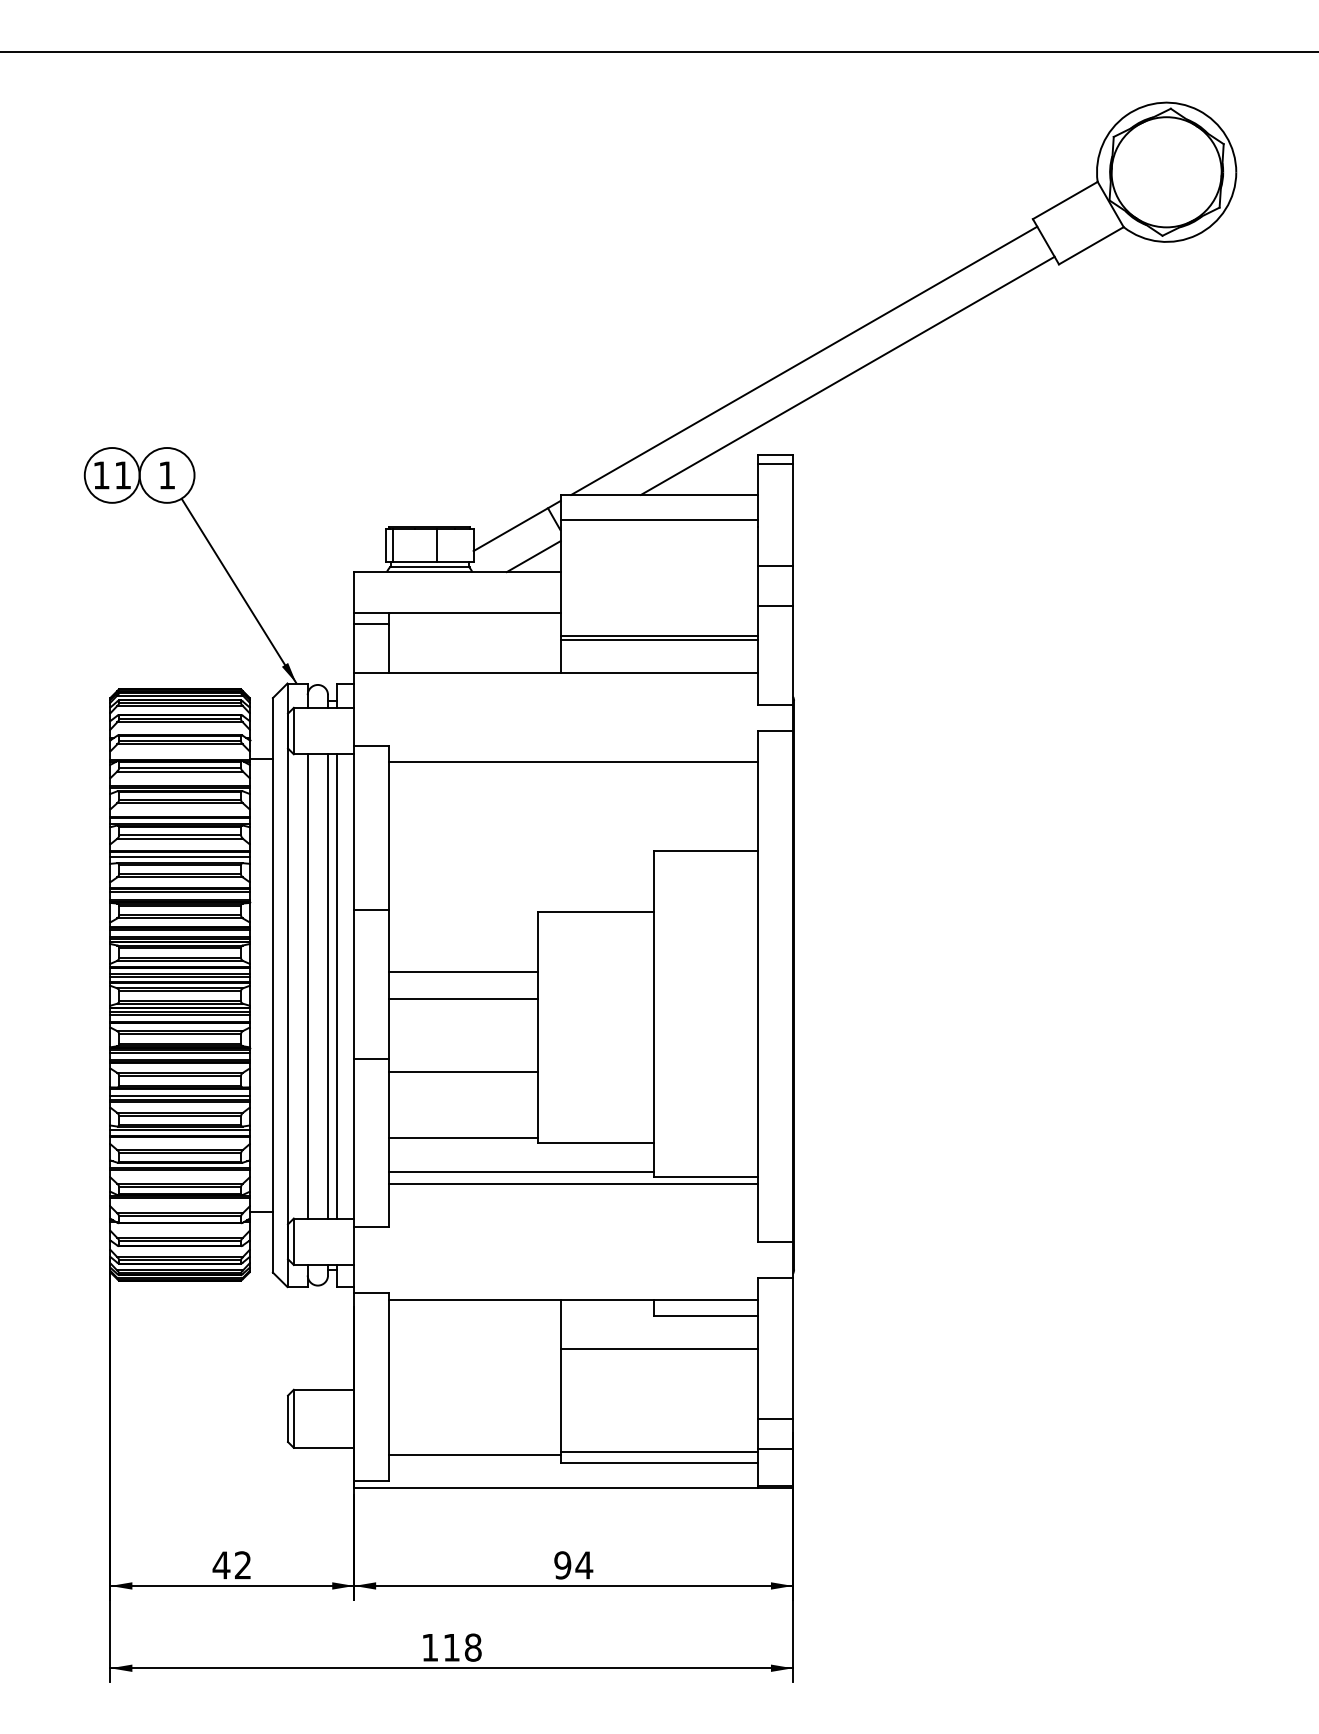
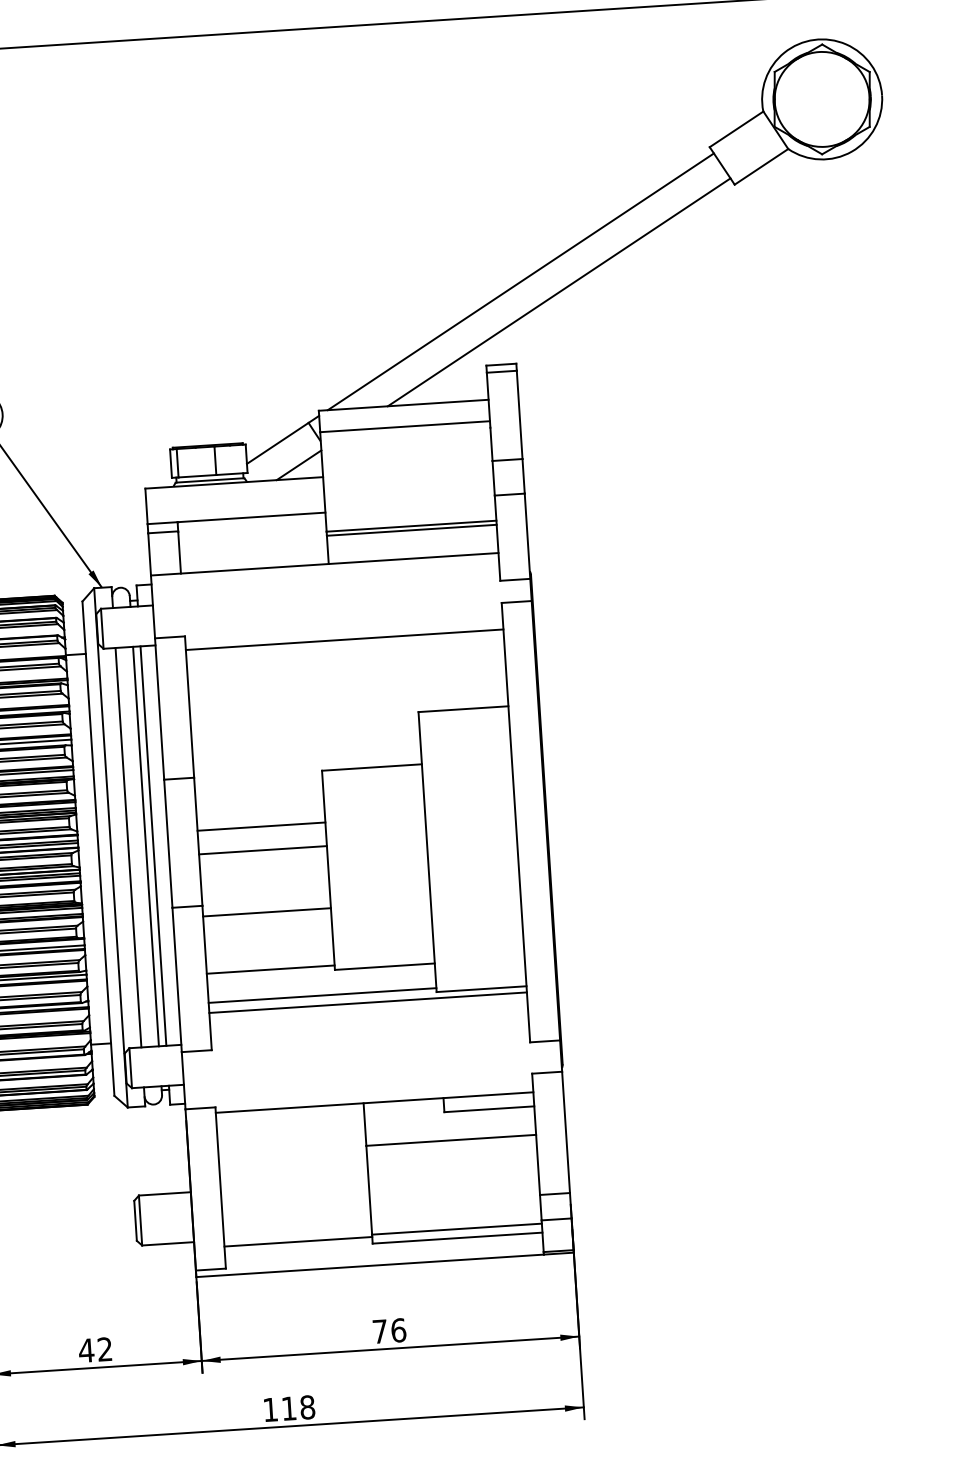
text: (573, 1565) -> (389, 1331), 94 -> 76

